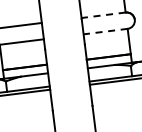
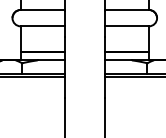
line: (103, 14) -> (126, 9), dashed -> solid
line: (105, 31) -> (126, 26), dashed -> solid

